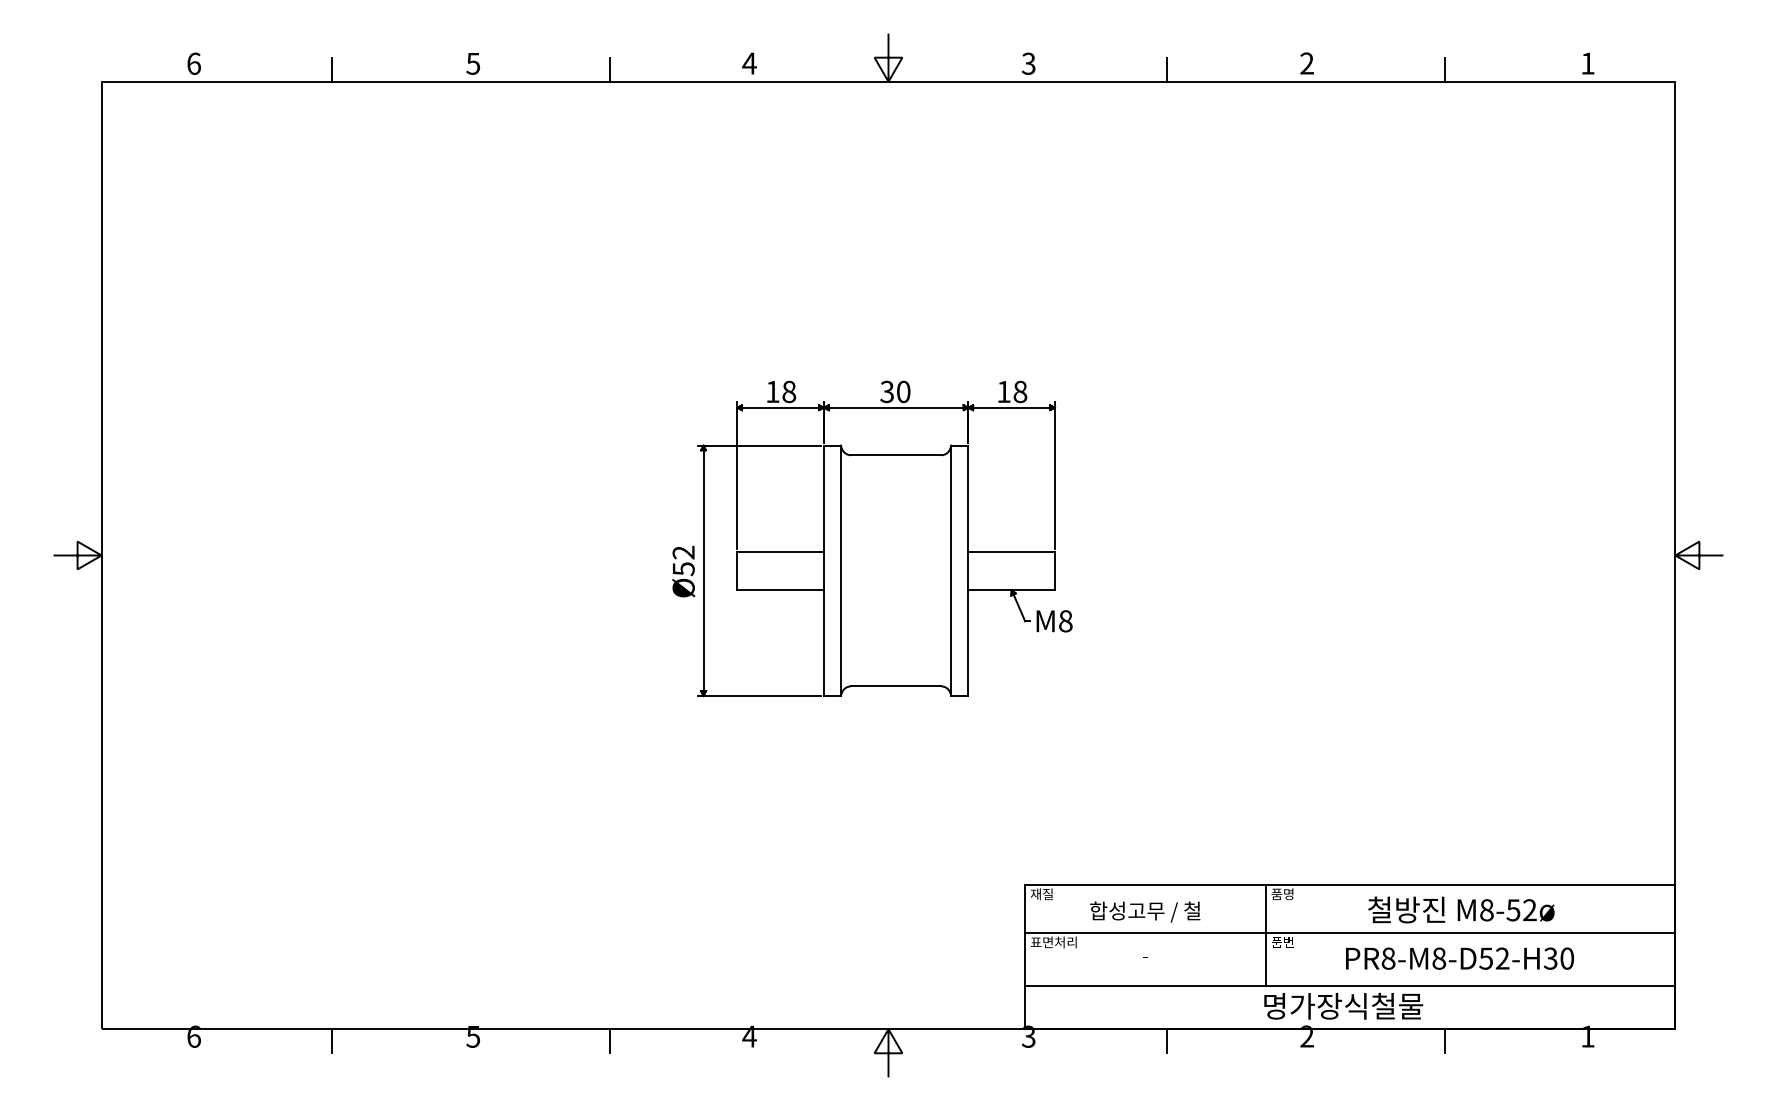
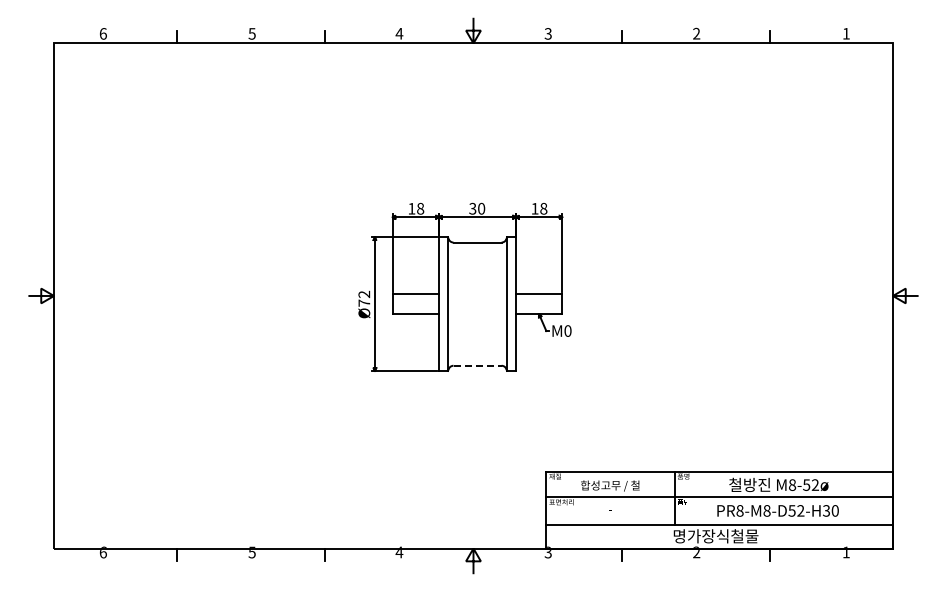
text: (684, 567) -> (364, 302), Ø52 -> Ø72
text: (1064, 620) -> (567, 330), M8 -> M0
line: (897, 685) -> (478, 365), solid -> dashed

